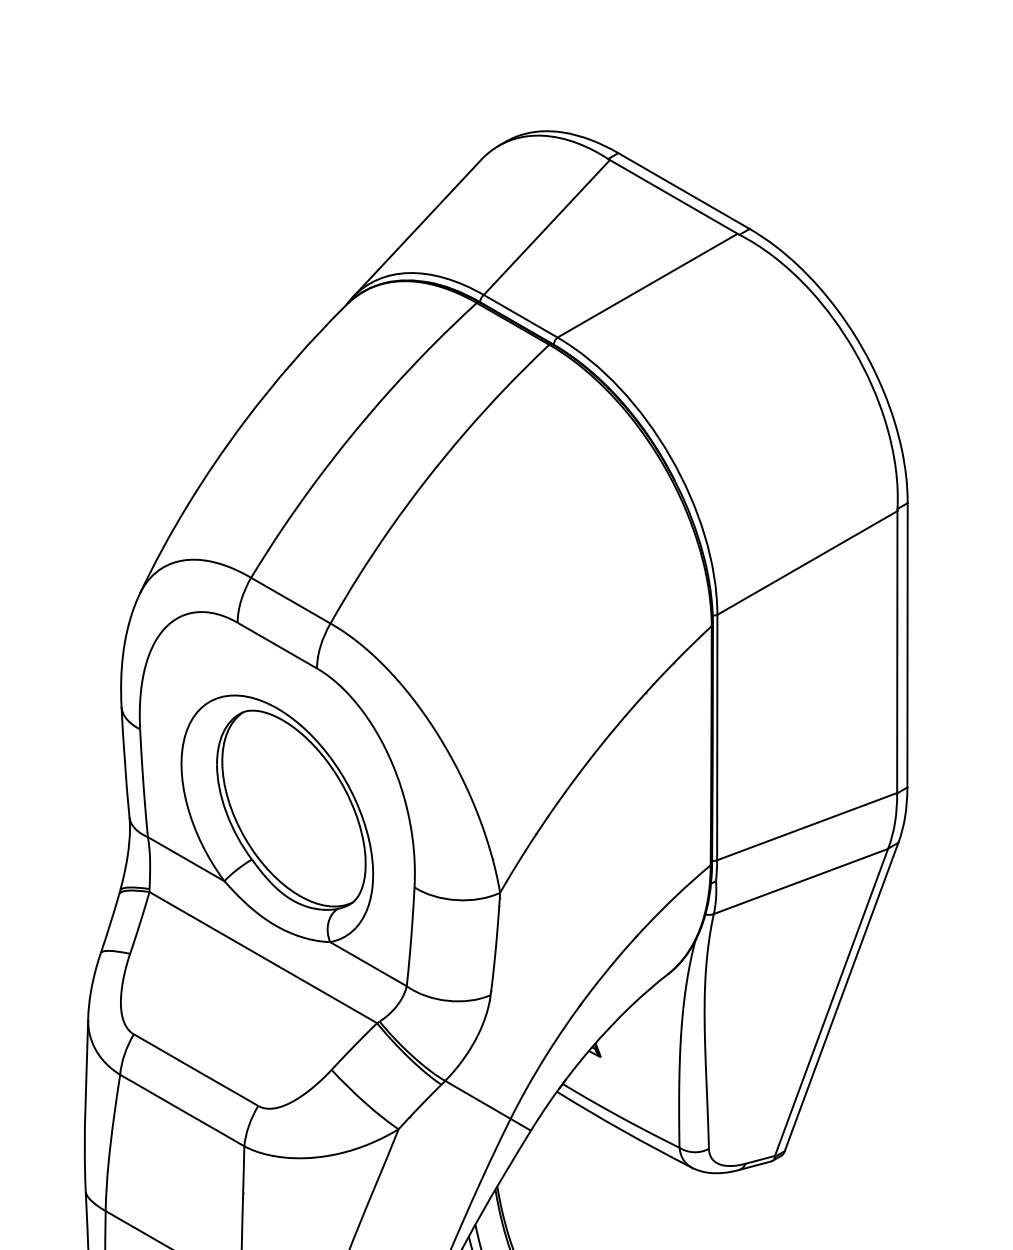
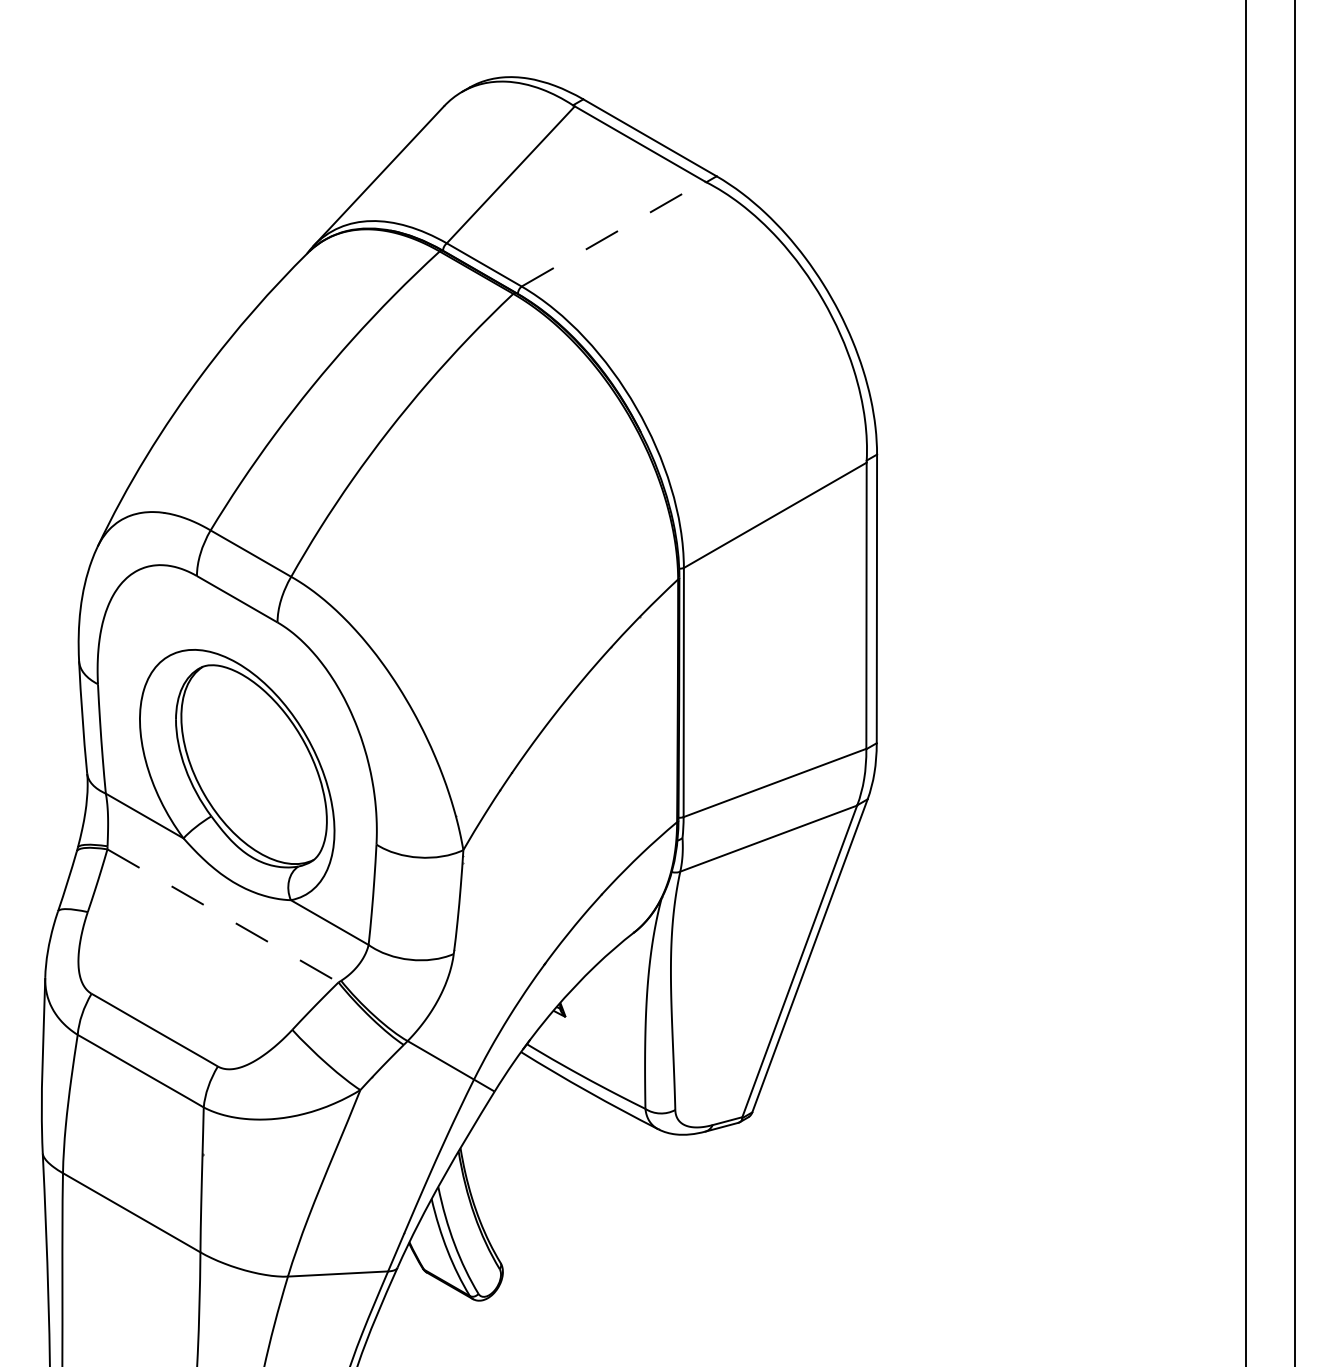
line: (648, 285) -> (613, 233), solid -> dashed
line: (263, 958) -> (223, 916), solid -> dashed

